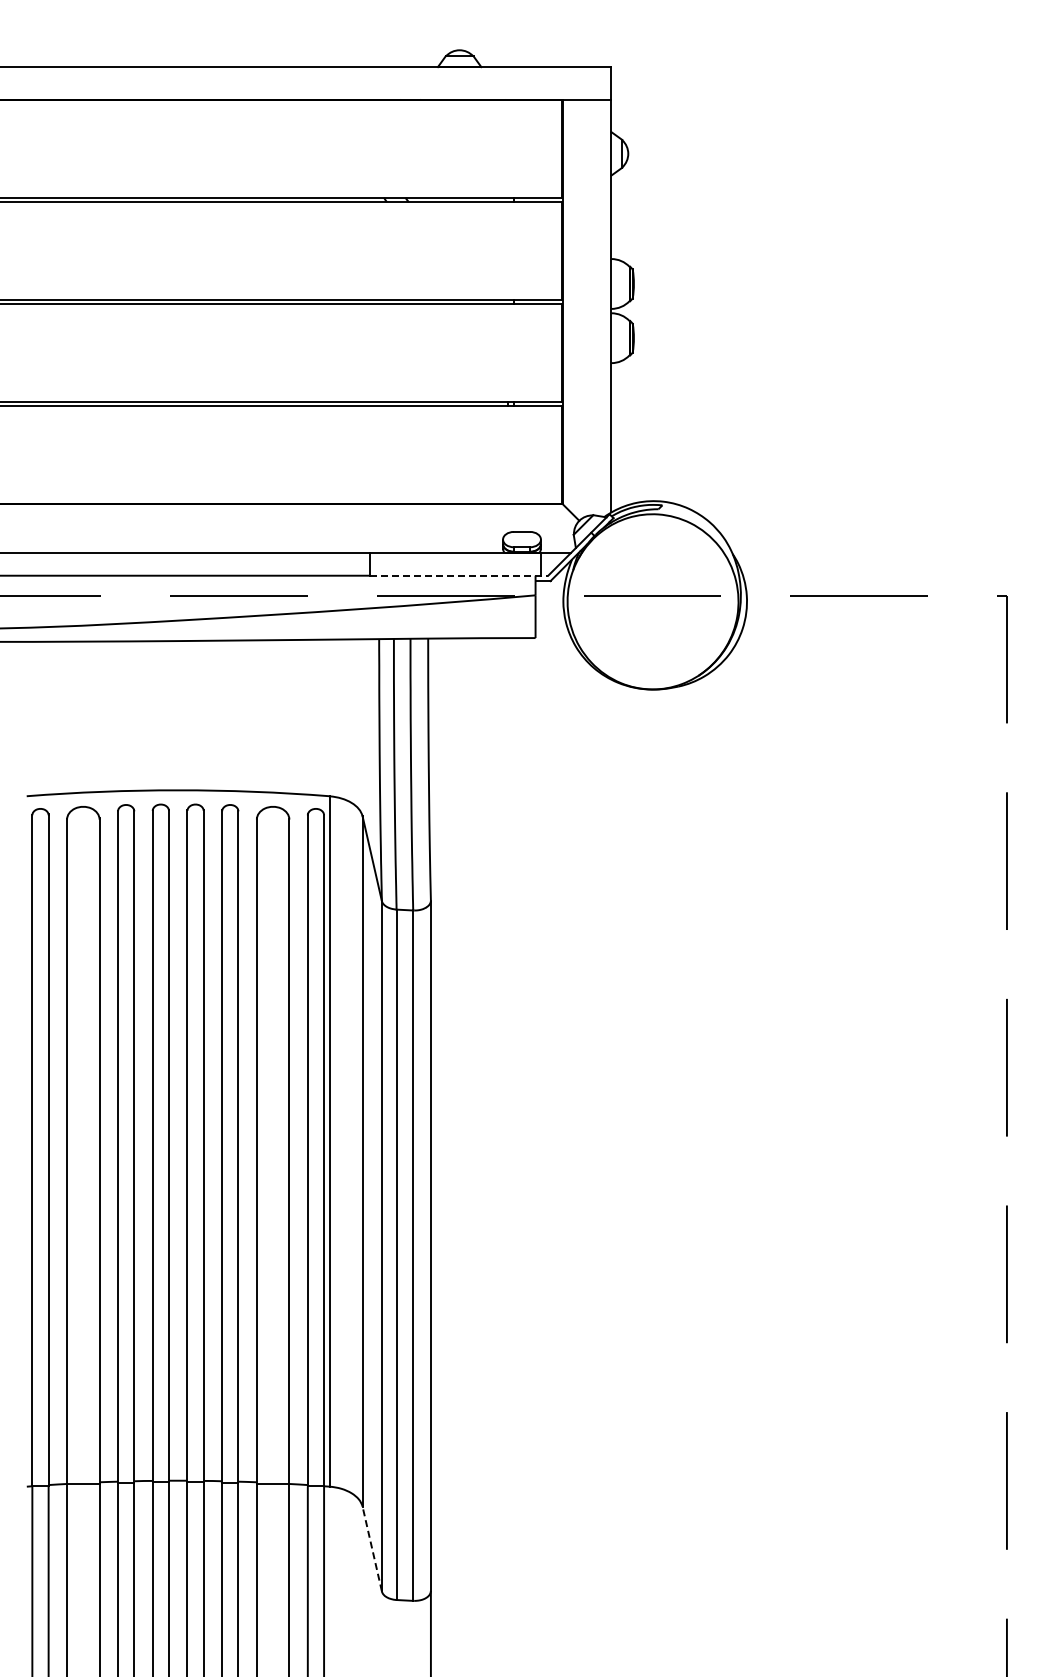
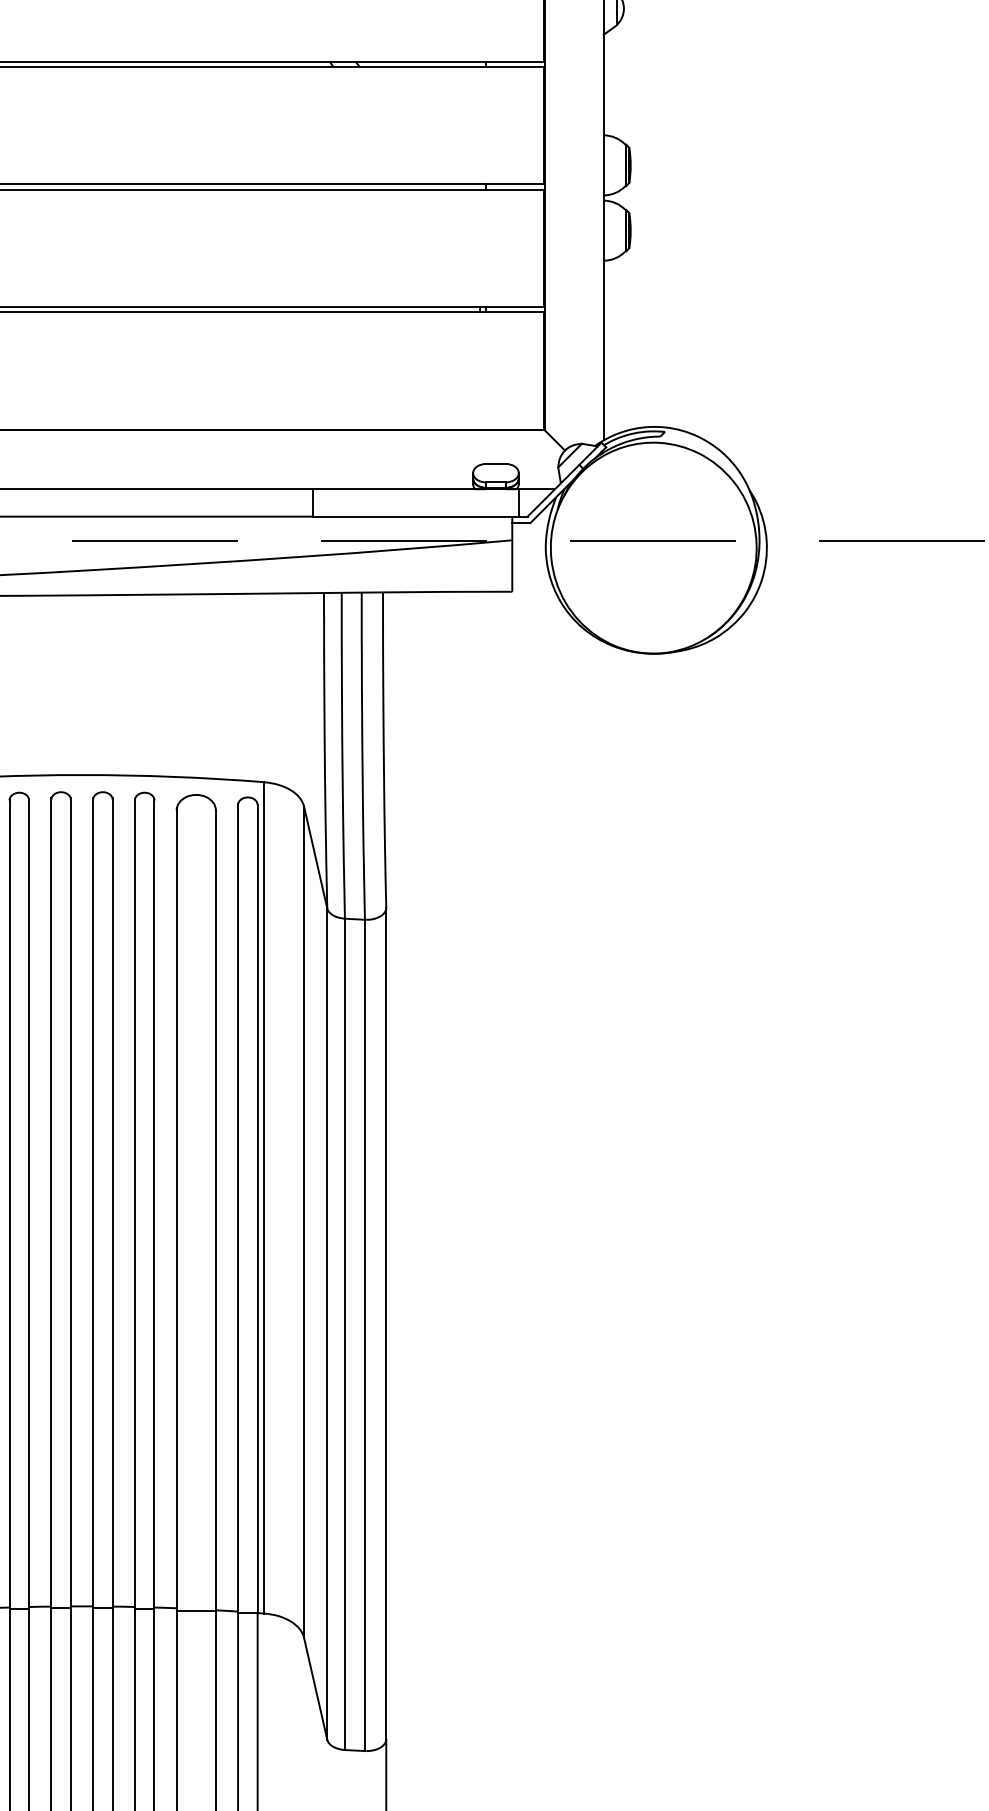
line: (459, 575) -> (420, 516), dashed -> solid
line: (372, 1548) -> (315, 1687), dashed -> solid

